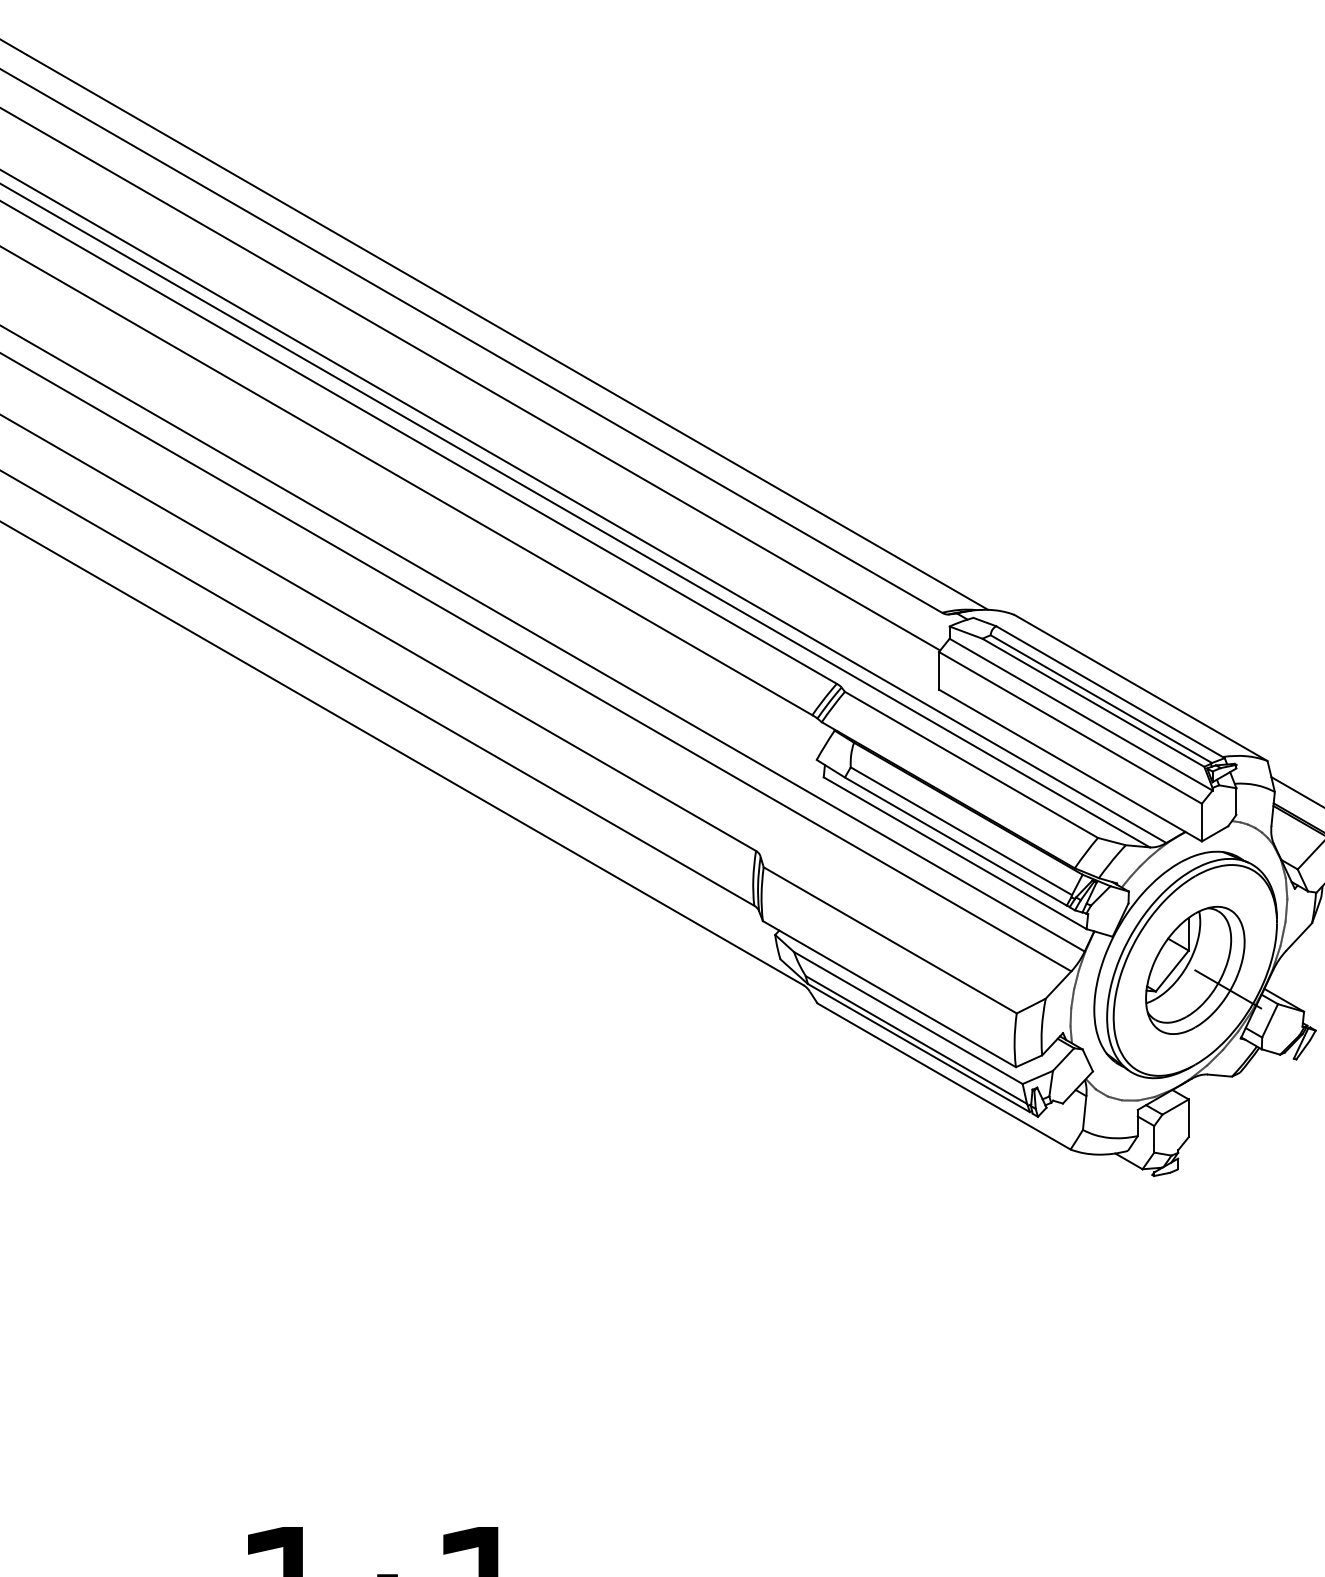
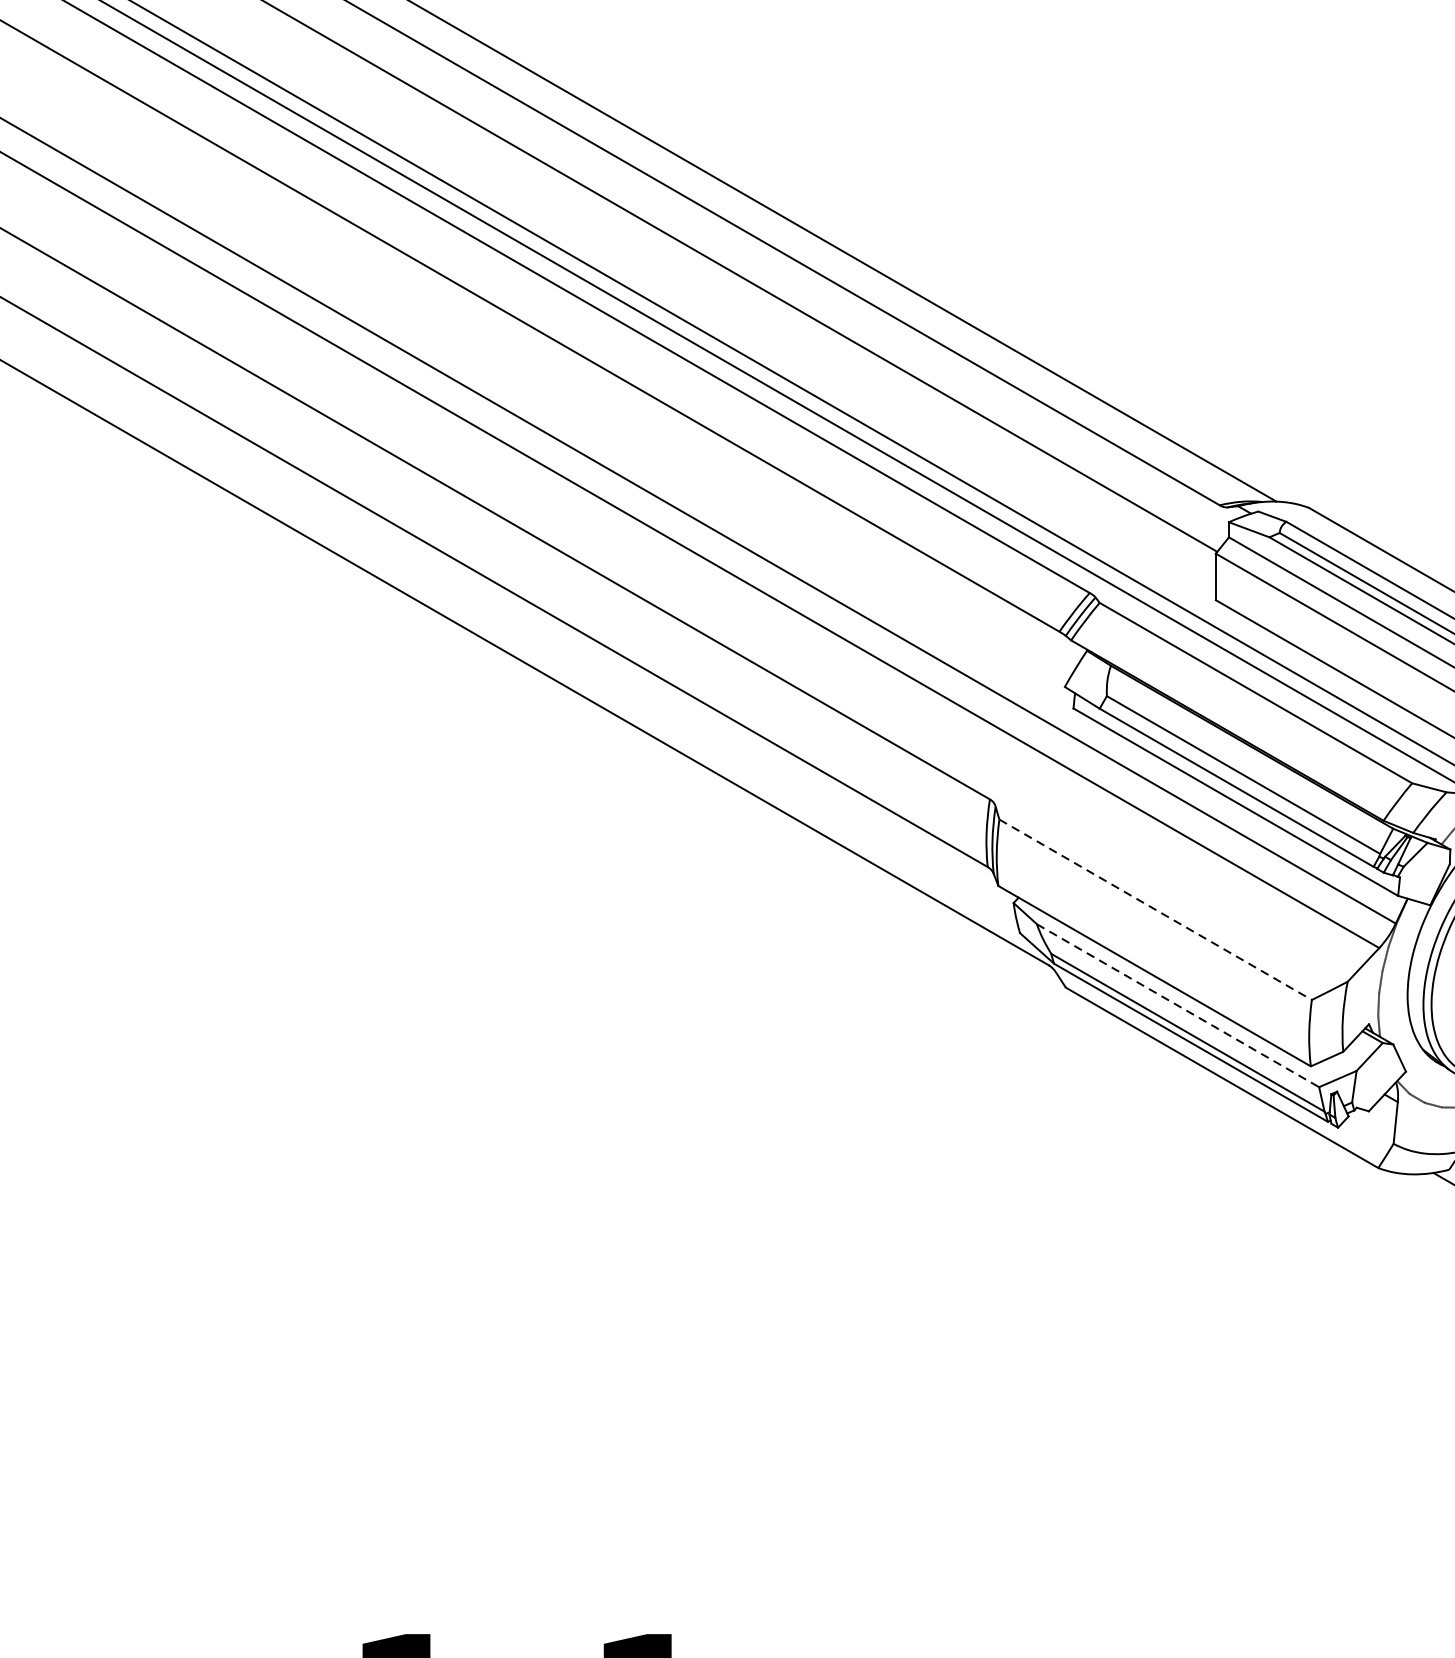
line: (890, 940) -> (1155, 909), solid -> dashed
line: (908, 1018) -> (1178, 1006), solid -> dashed

